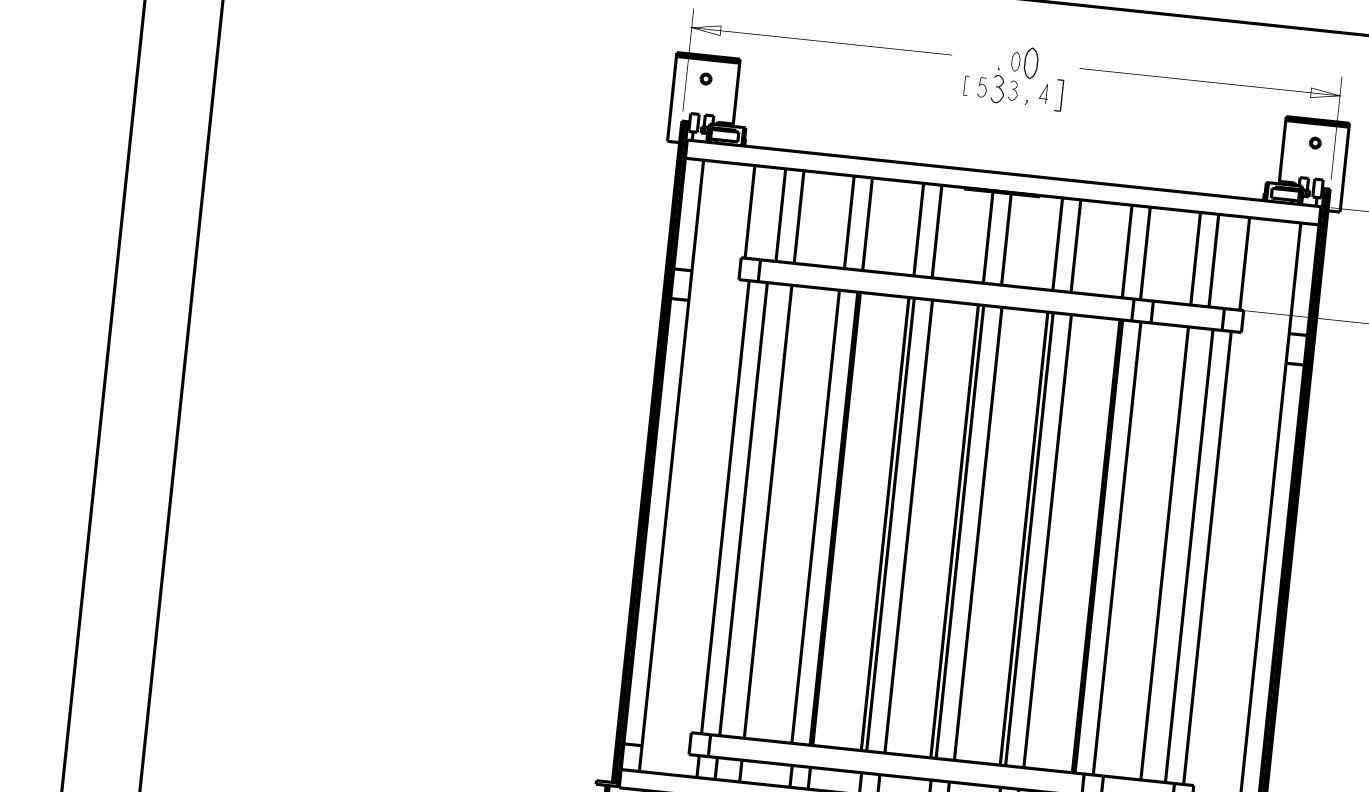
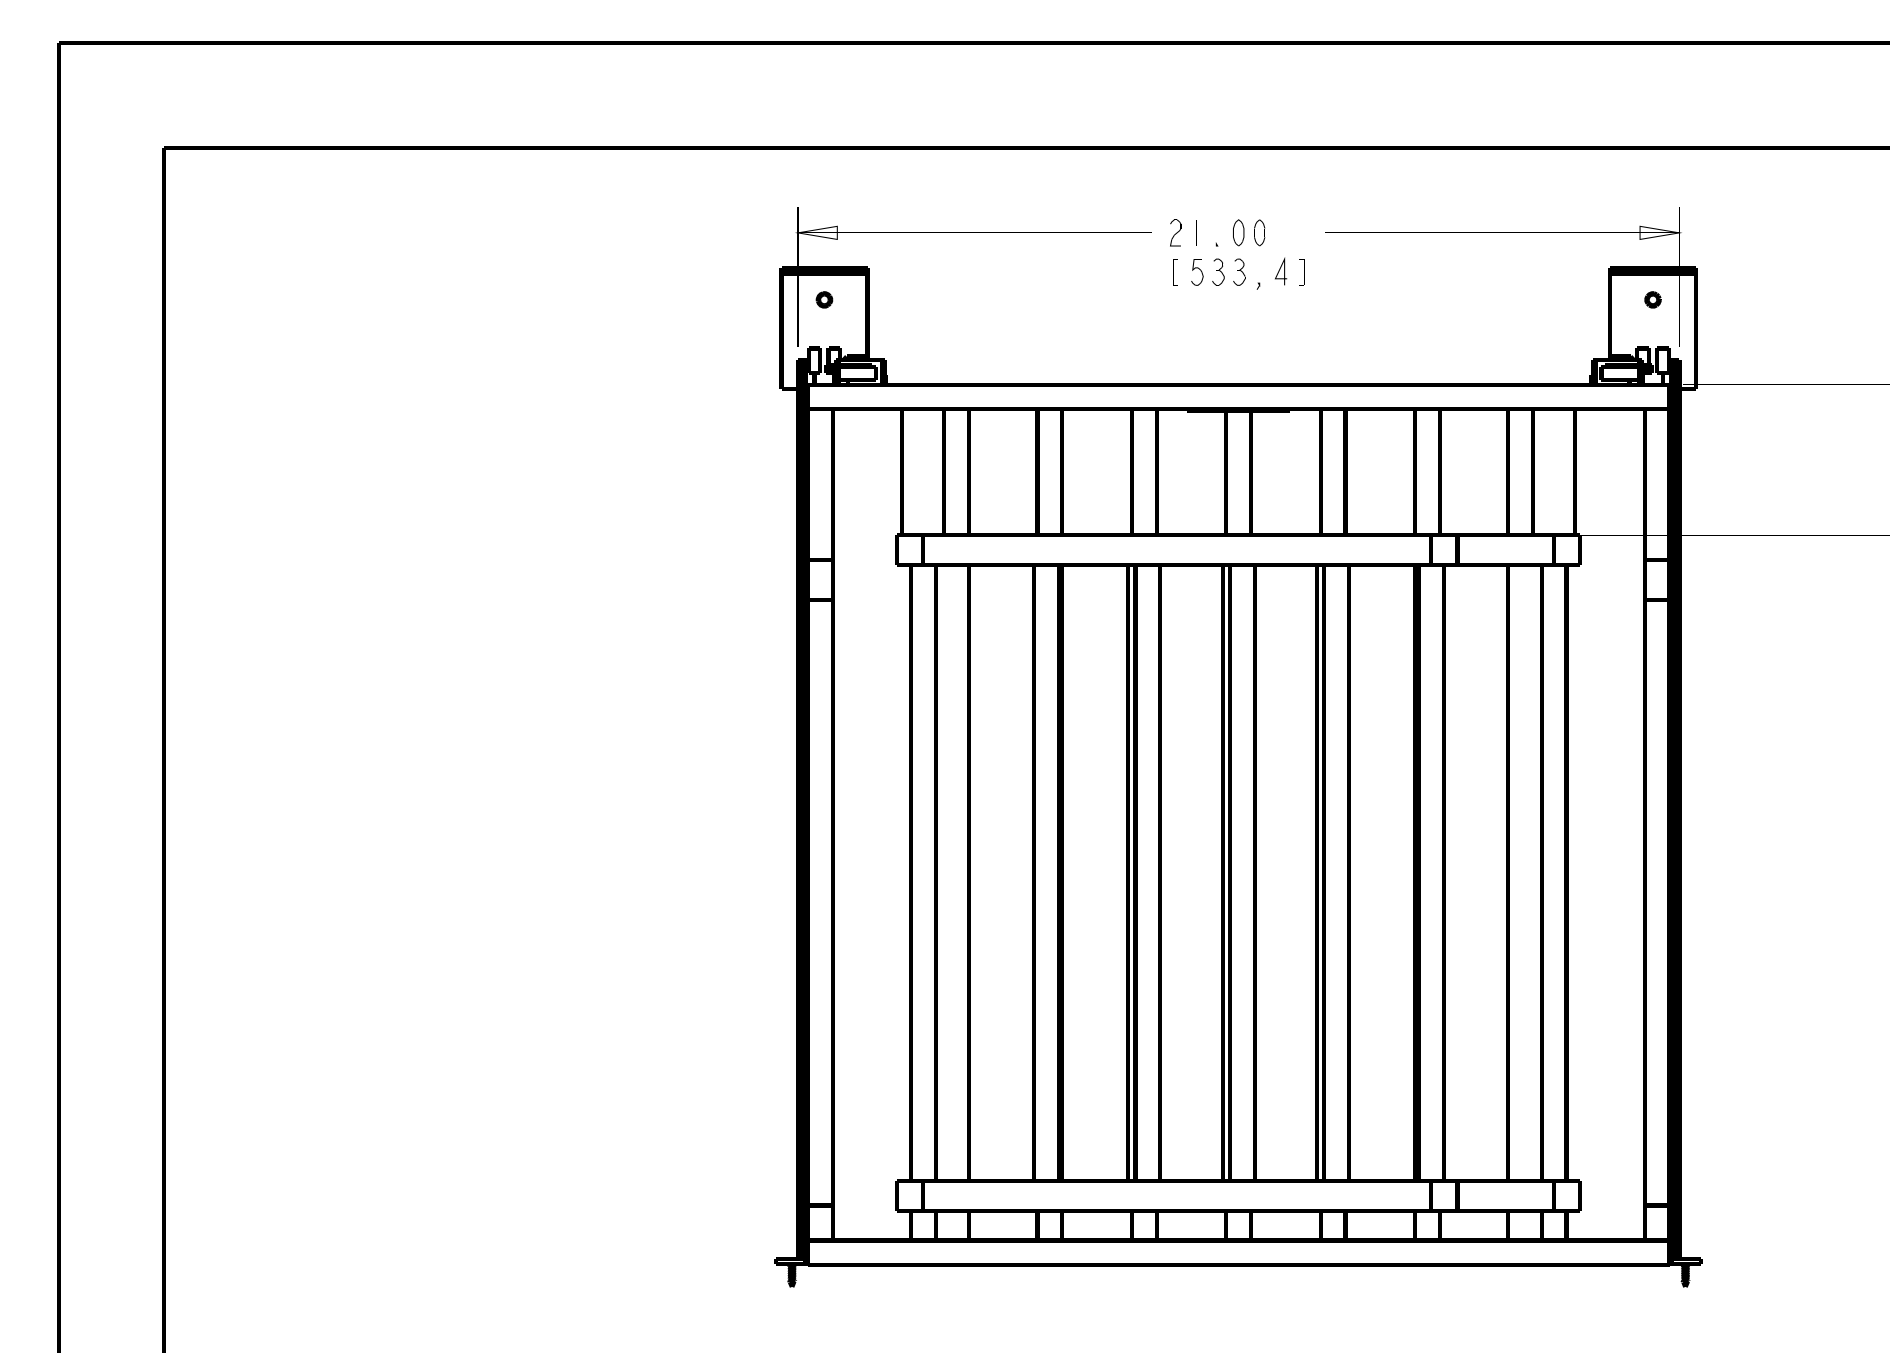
part: (969, 56) -> (1175, 232), added
line: (984, 58) -> (1196, 232), added
part: (1031, 63) -> (1259, 232), size x0.62
part: (998, 88) -> (1218, 271), size x0.71
part: (1058, 95) -> (1301, 272), size x0.62

